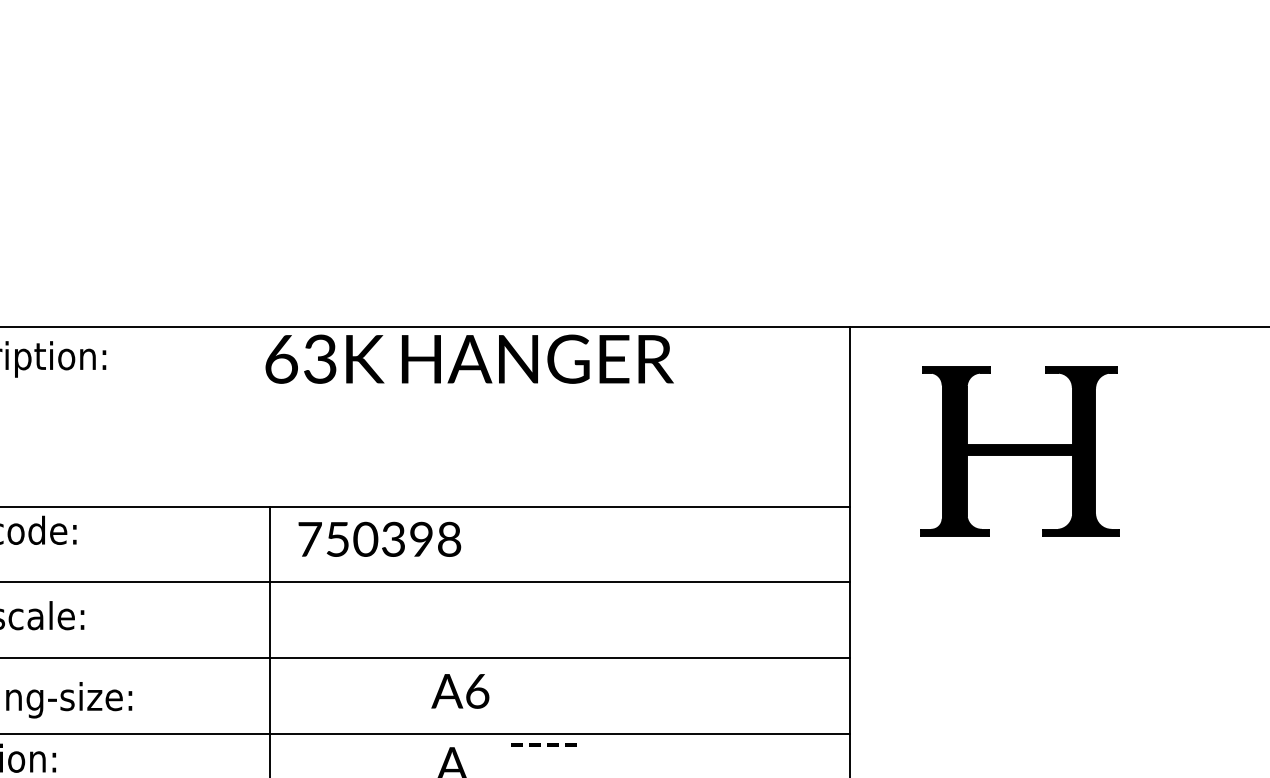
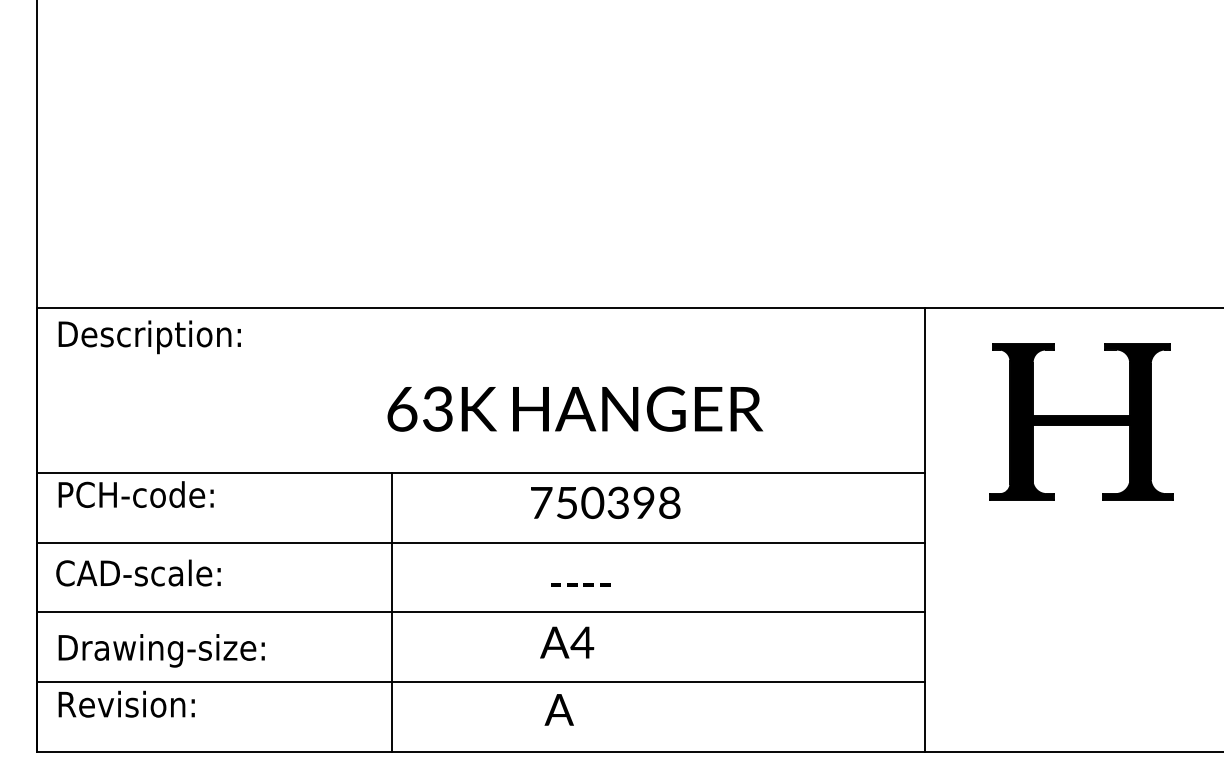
text: (469, 358) -> (575, 408), moved
text: (379, 538) -> (605, 502), moved
text: (477, 691) -> (582, 642), A6 -> A4
text: (543, 744) -> (580, 584), moved

